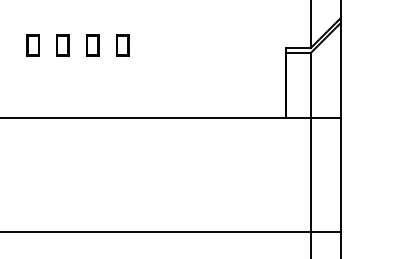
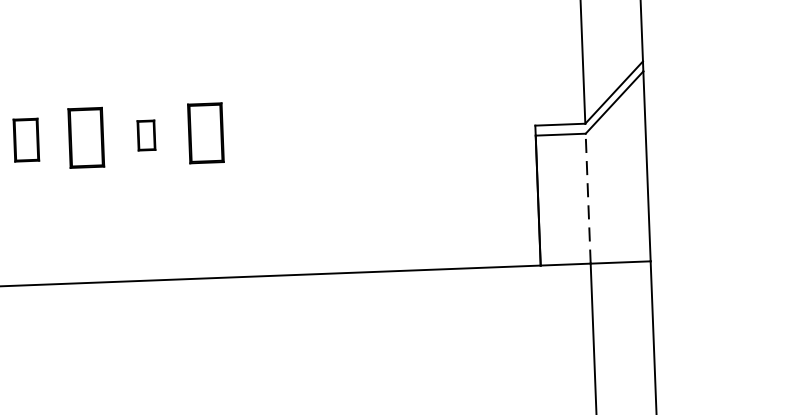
part: (62, 45) -> (85, 137), size x1.4
part: (92, 45) -> (145, 135), size x0.7
part: (122, 45) -> (206, 133), size x1.4
line: (310, 84) -> (587, 197), solid -> dashed

